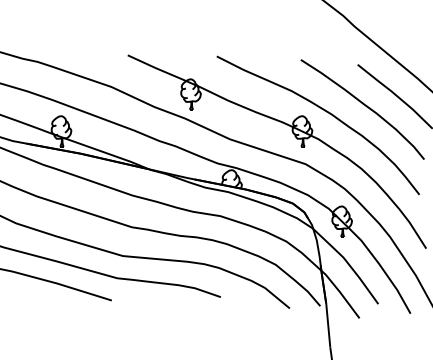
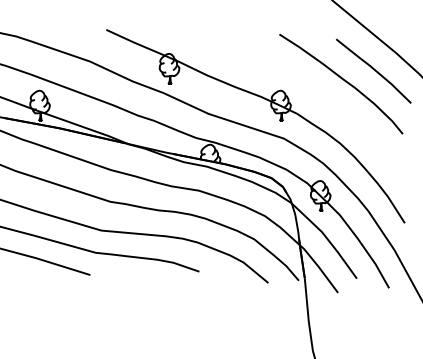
curve: (324, 111) -> (303, 86), removed

